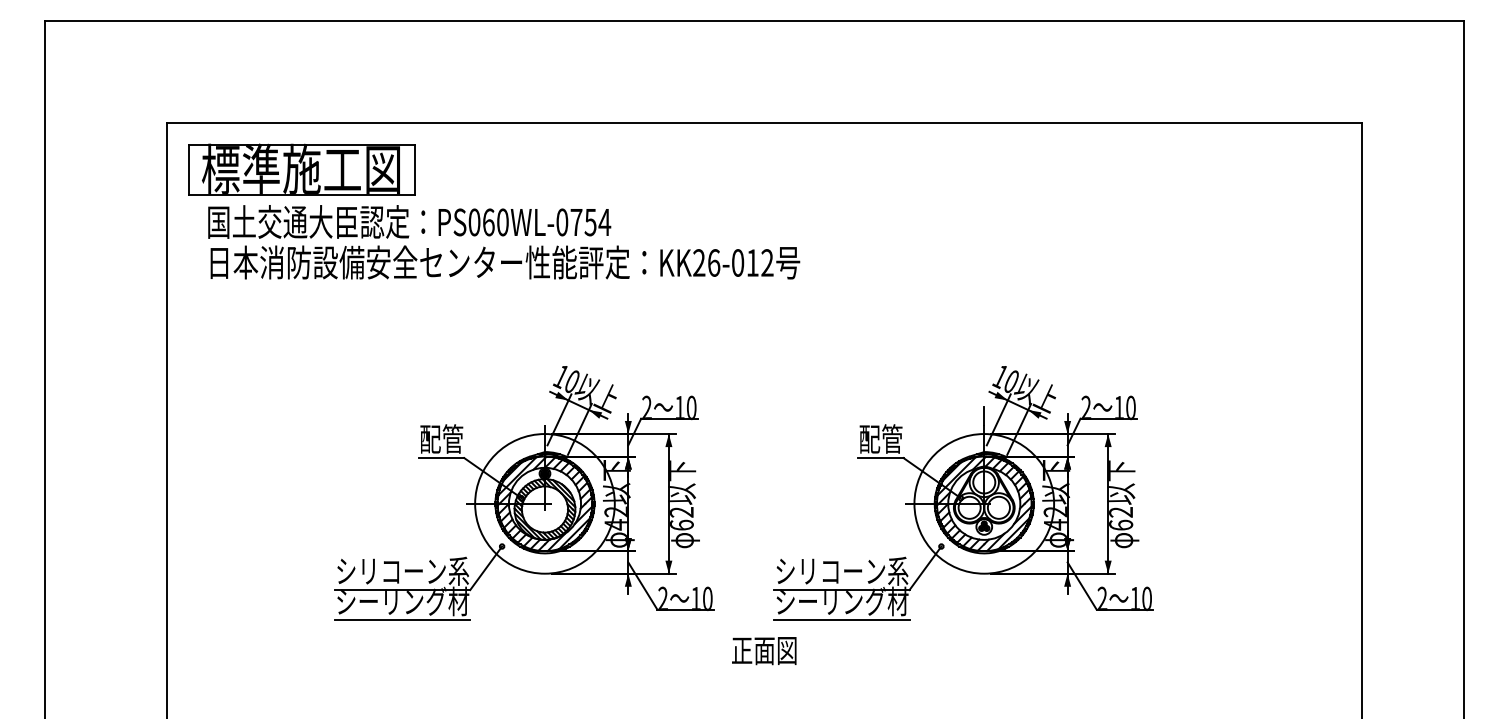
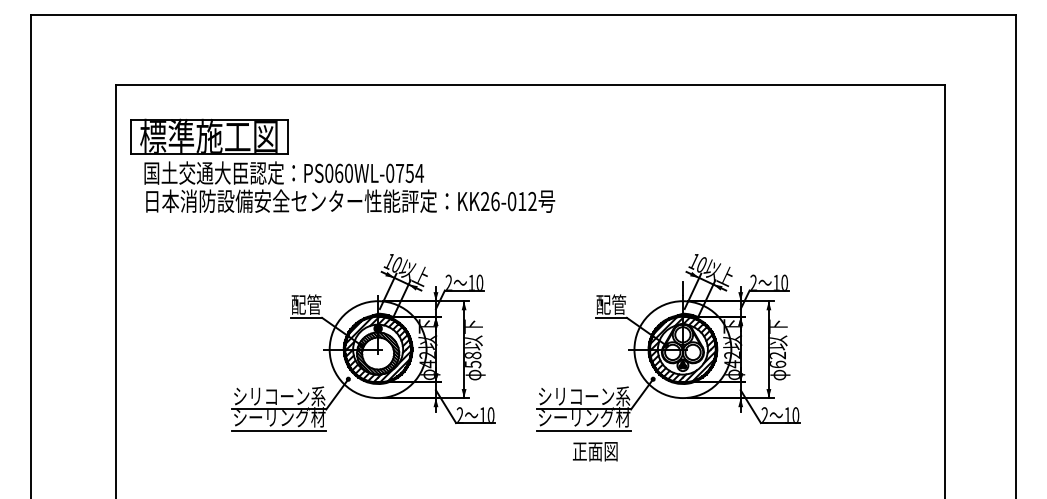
part: (493, 211) -> (342, 165), moved
text: (682, 518) -> (473, 359), 62 -> 58
text: (763, 650) -> (594, 451), moved

